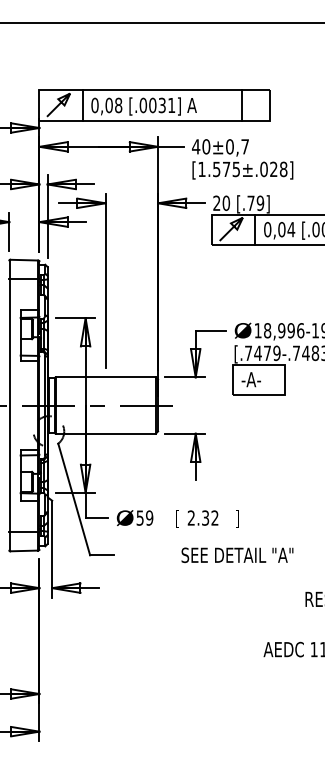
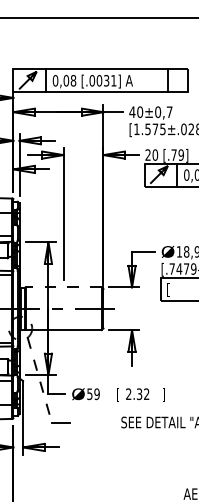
line: (105, 377) -> (63, 287), solid -> dashed
text: (250, 380) -> (173, 289), -A- -> [
line: (74, 499) -> (39, 380), solid -> dashed

